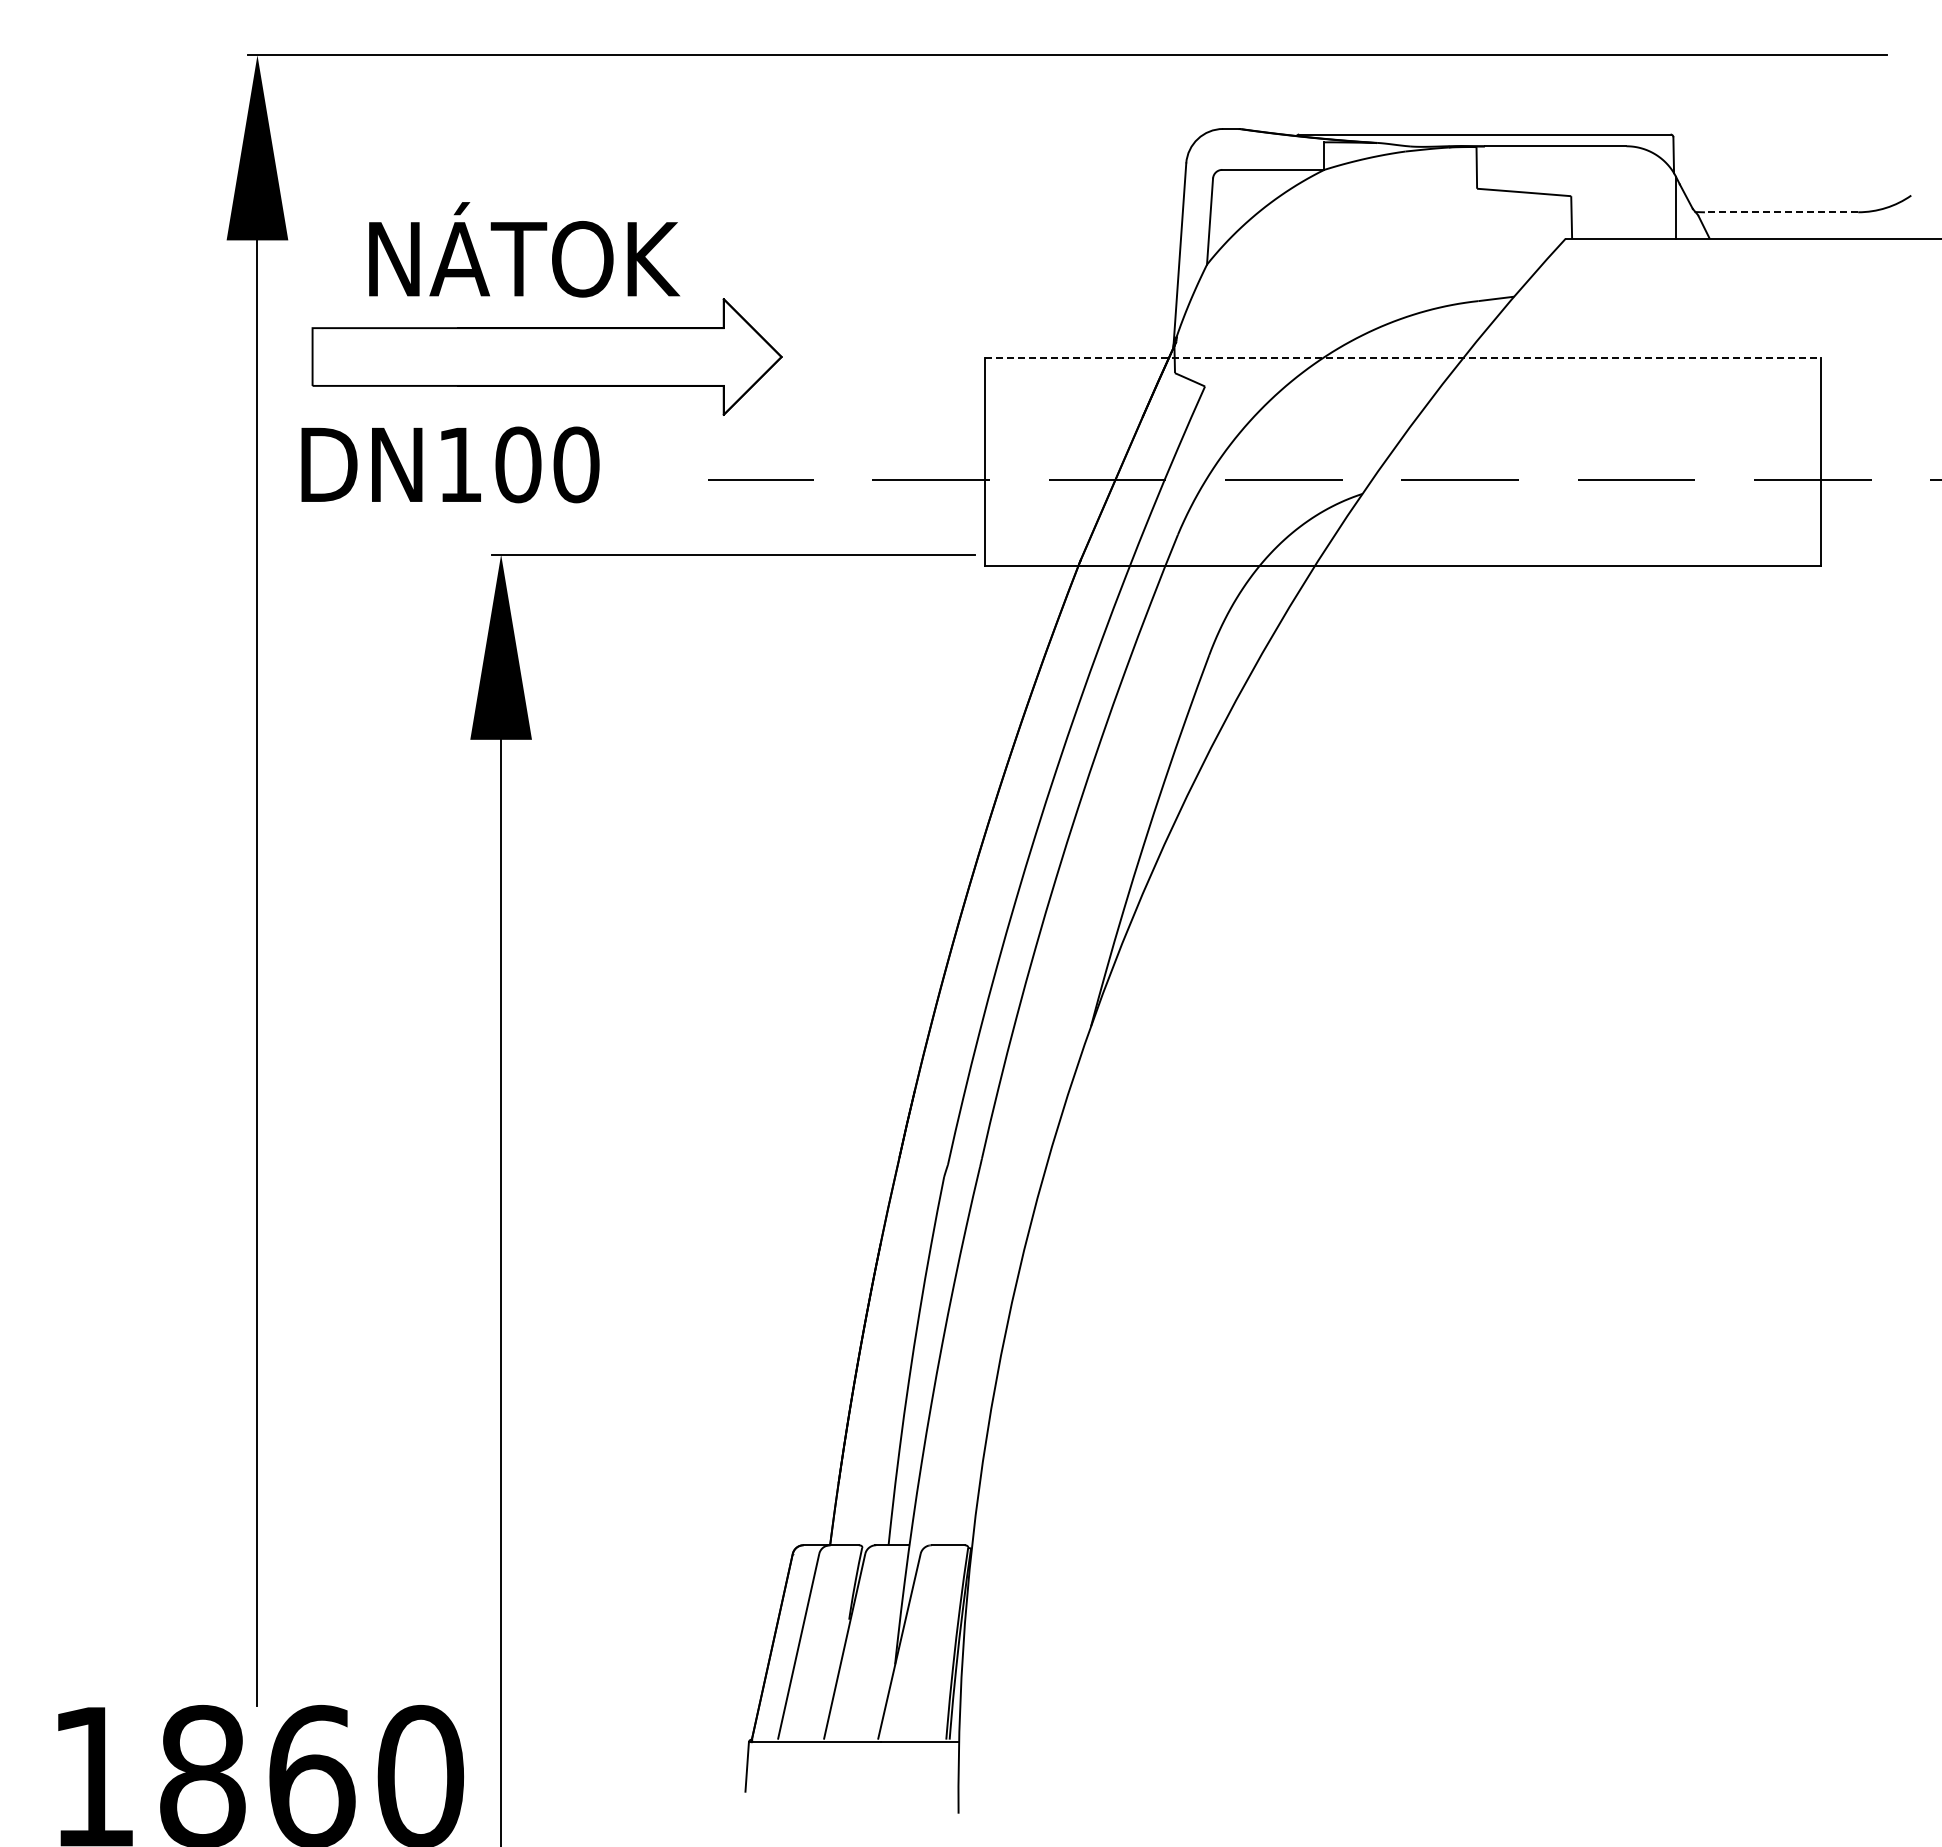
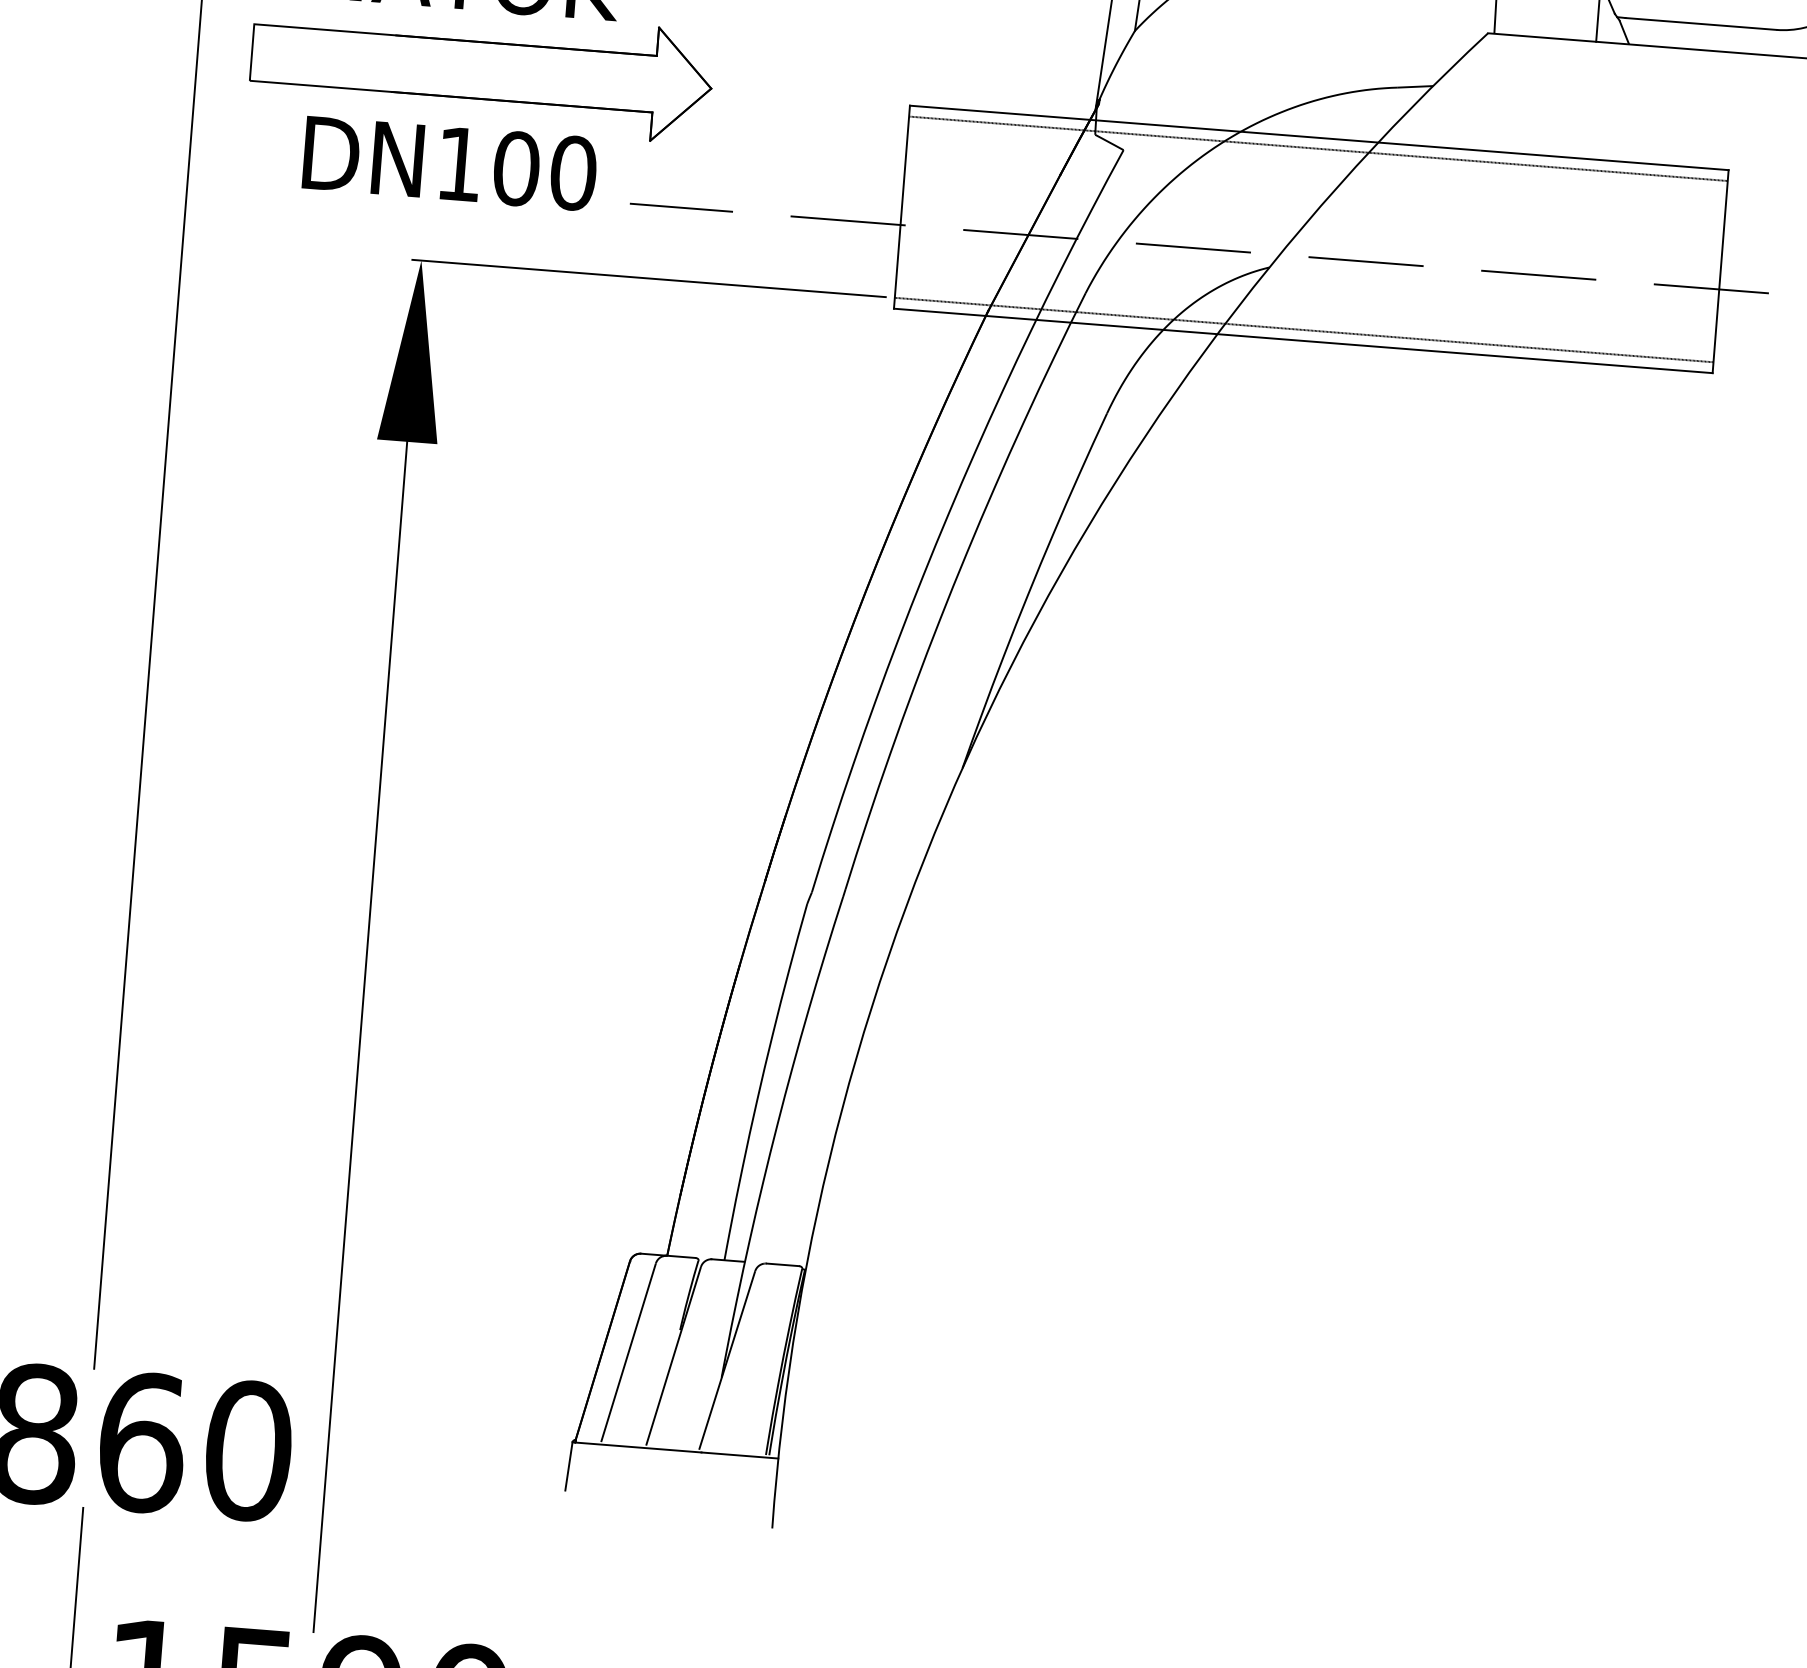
line: (1780, 212) -> (1700, 24), dashed -> solid
line: (1403, 358) -> (1320, 138), dashed -> solid
line: (1402, 369) -> (1318, 148), added
text: (450, 464) -> (450, 163), moved
line: (1402, 554) -> (1303, 329), added

